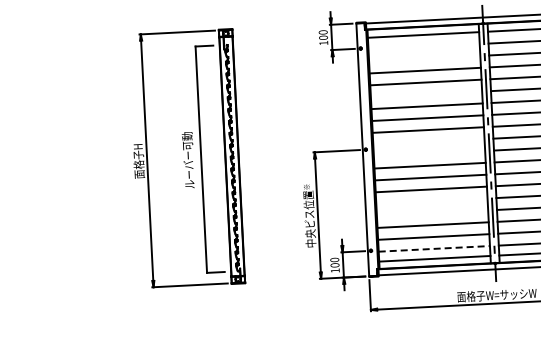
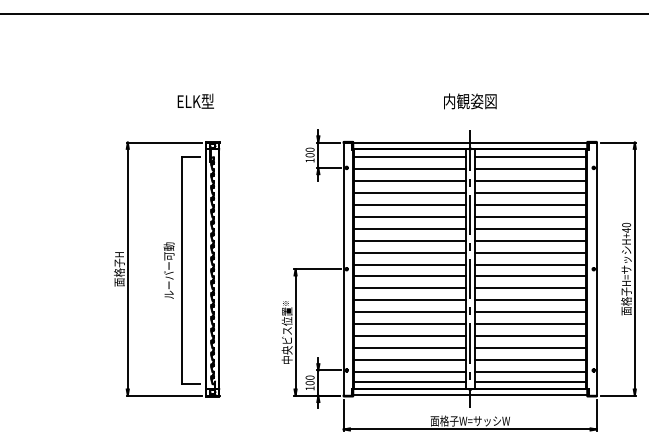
line: (423, 47) -> (409, 169), added
line: (424, 58) -> (409, 181), added
line: (425, 93) -> (409, 216), added
line: (428, 141) -> (409, 264), added
line: (428, 153) -> (409, 276), added
line: (431, 201) -> (409, 324), added
line: (431, 212) -> (409, 335), added
line: (434, 248) -> (410, 371), dashed -> solid

